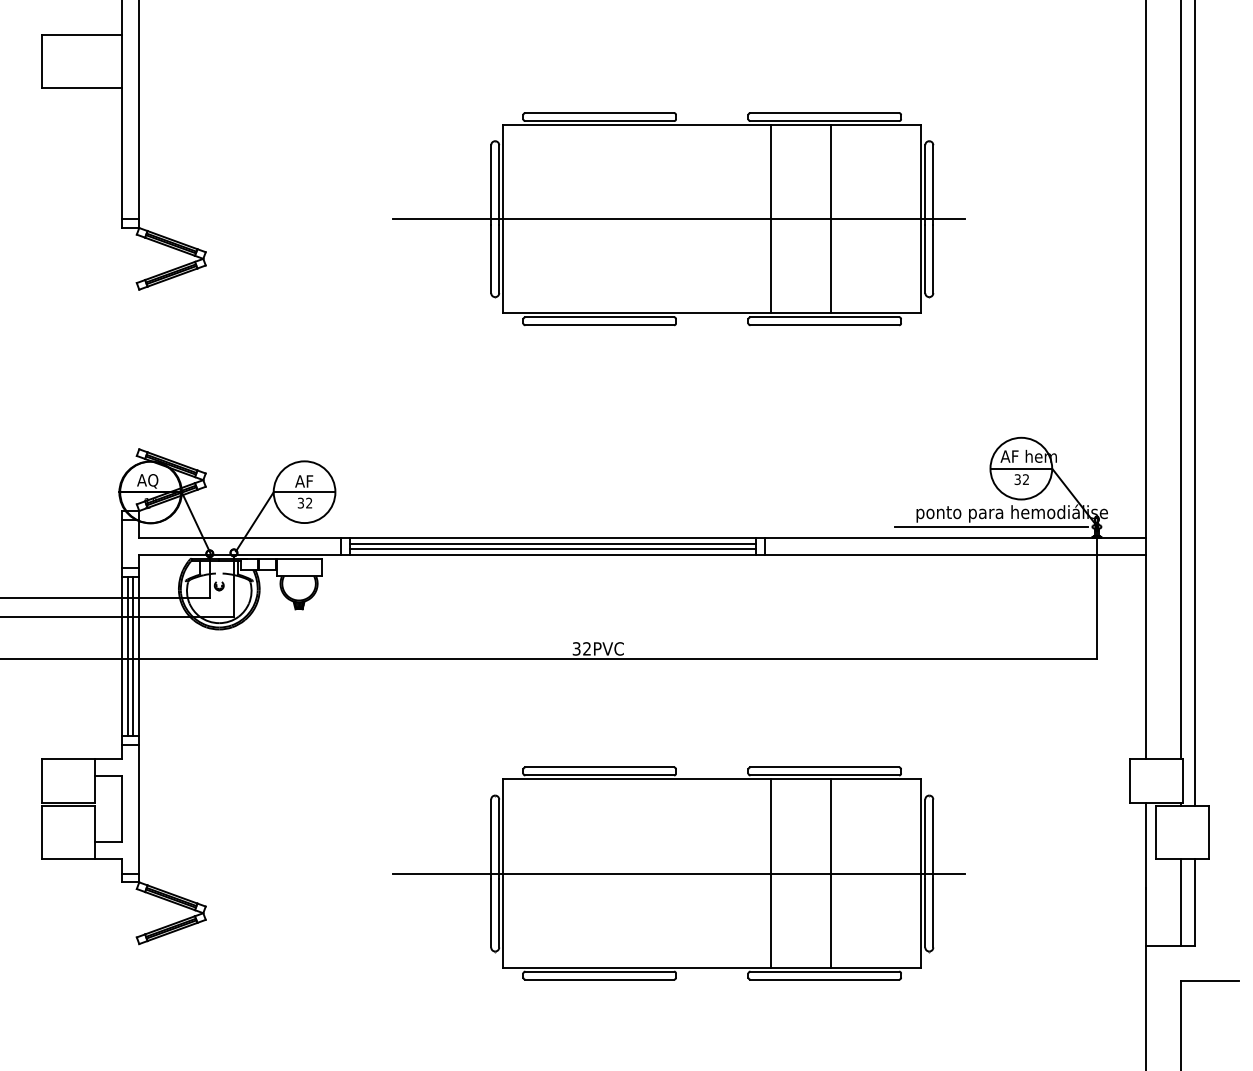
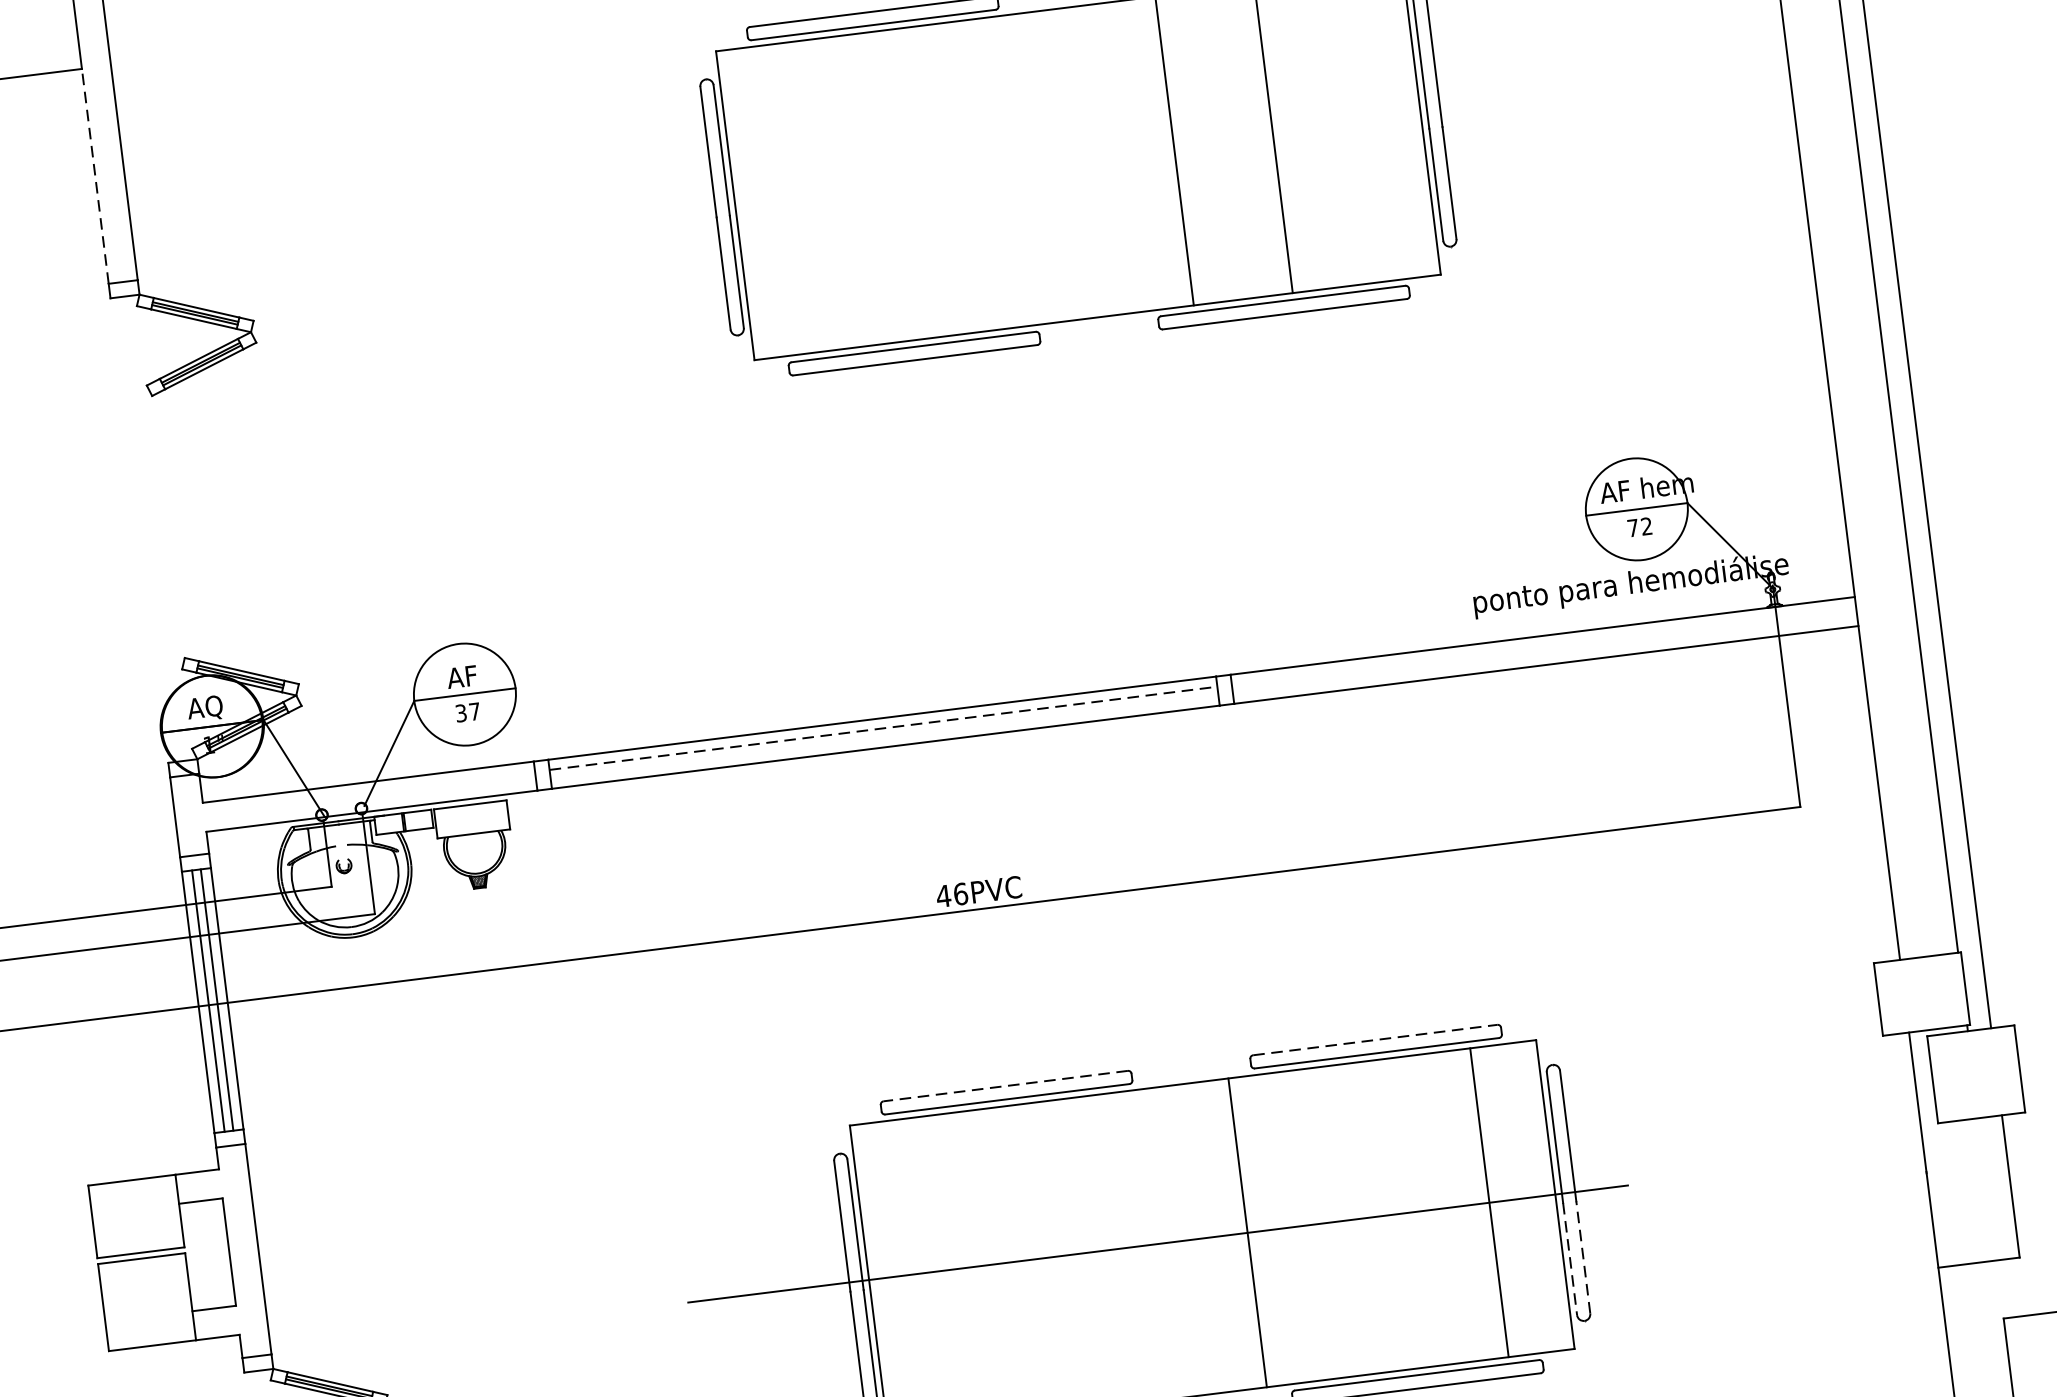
line: (121, 153) -> (95, 175), solid -> dashed
line: (679, 219) -> (1024, 170), removed
text: (1017, 479) -> (1632, 527), 32 -> 72
text: (309, 502) -> (475, 710), 32 -> 37
line: (991, 526) -> (1599, 610), removed
line: (553, 543) -> (884, 727), solid -> dashed
line: (552, 549) -> (883, 737), removed
text: (581, 648) -> (951, 894), 32PVC -> 46PVC
line: (599, 767) -> (1005, 1086), solid -> dashed
line: (825, 767) -> (1376, 1040), solid -> dashed
line: (770, 873) -> (1247, 1232), moved
line: (831, 873) -> (1490, 1202), moved
line: (1180, 902) -> (1986, 1189), removed
line: (933, 912) -> (1583, 1256), solid -> dashed
line: (925, 913) -> (1570, 1259), solid -> dashed

